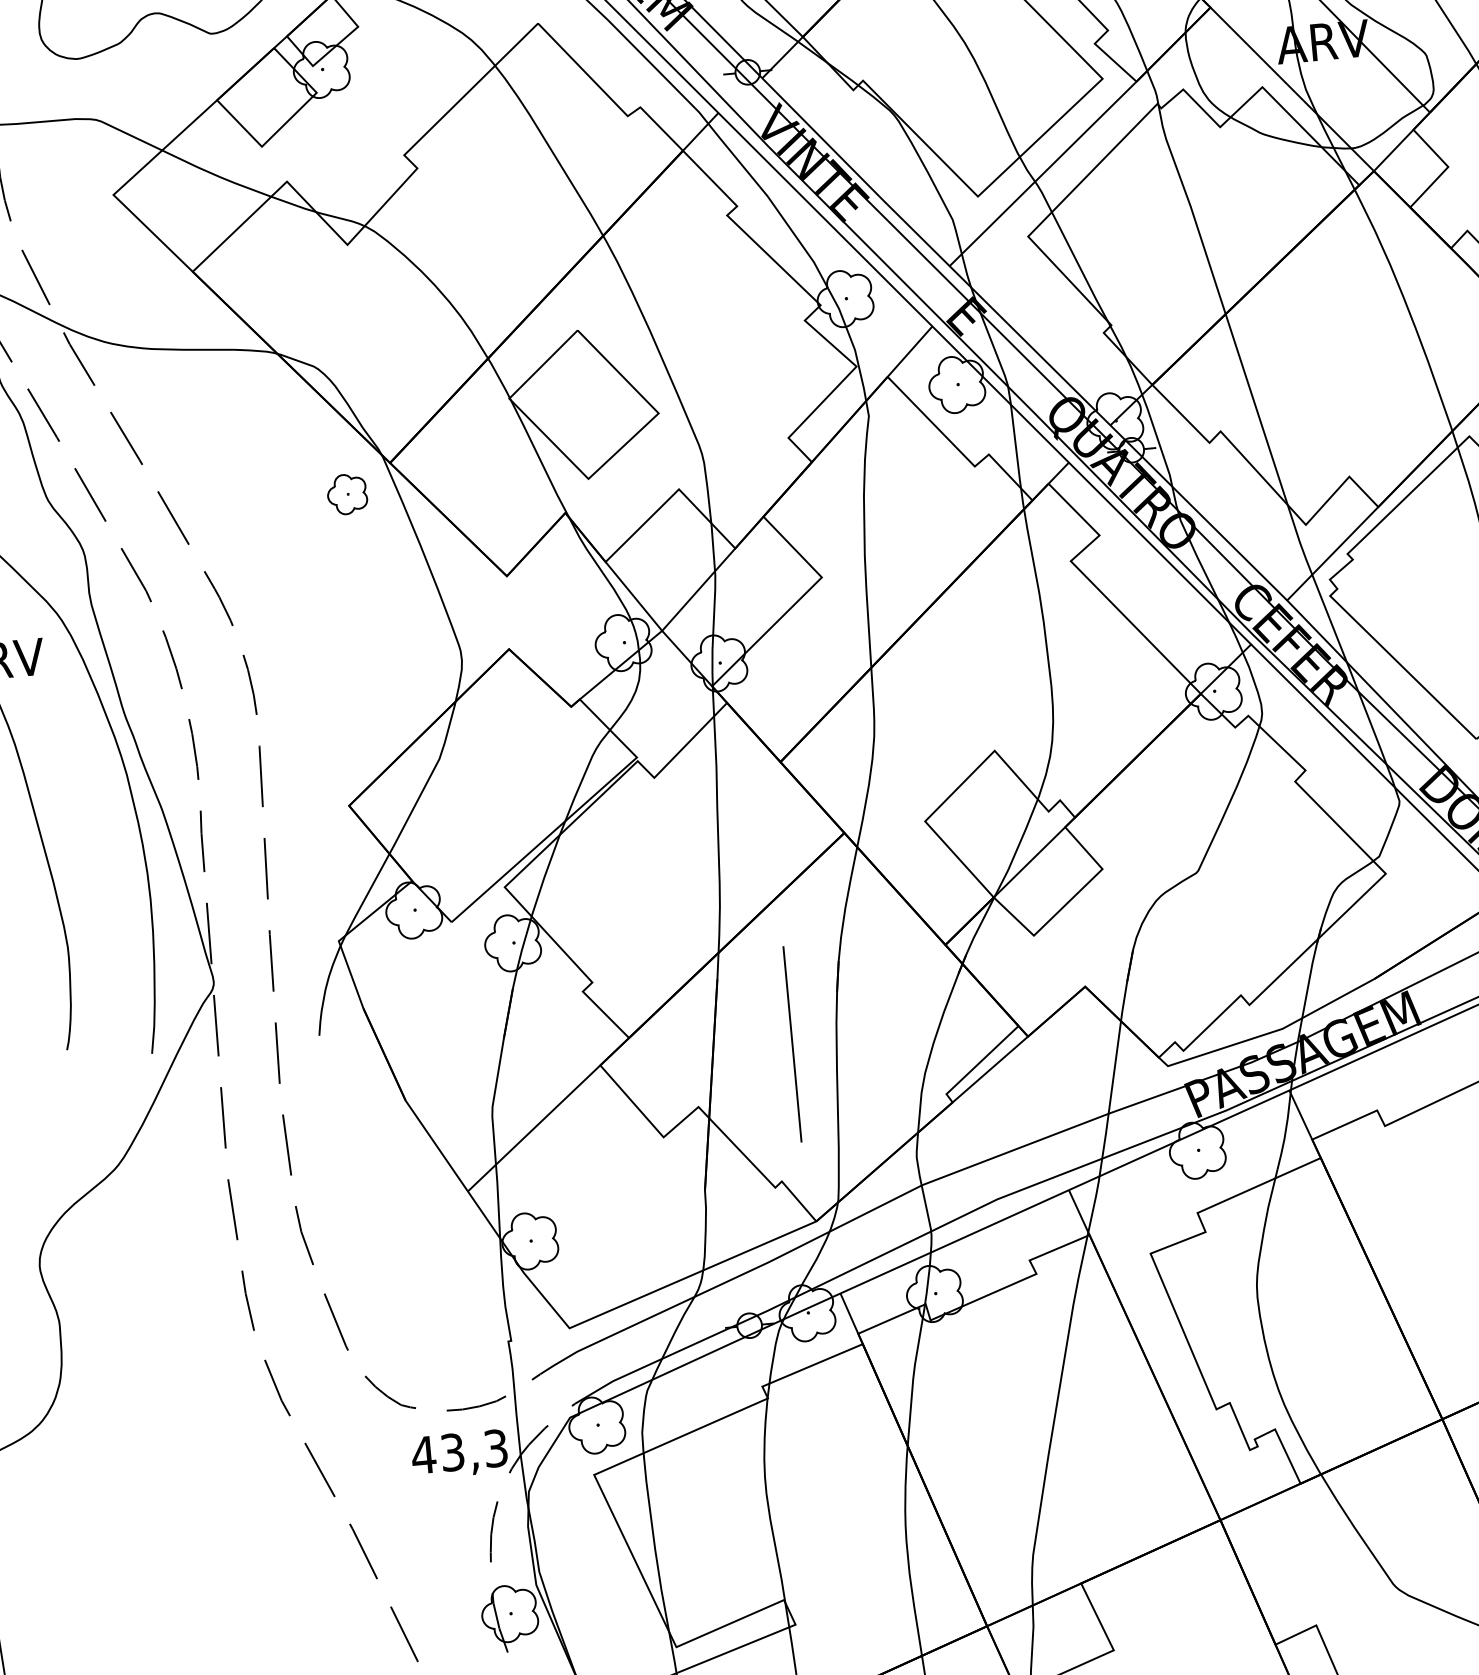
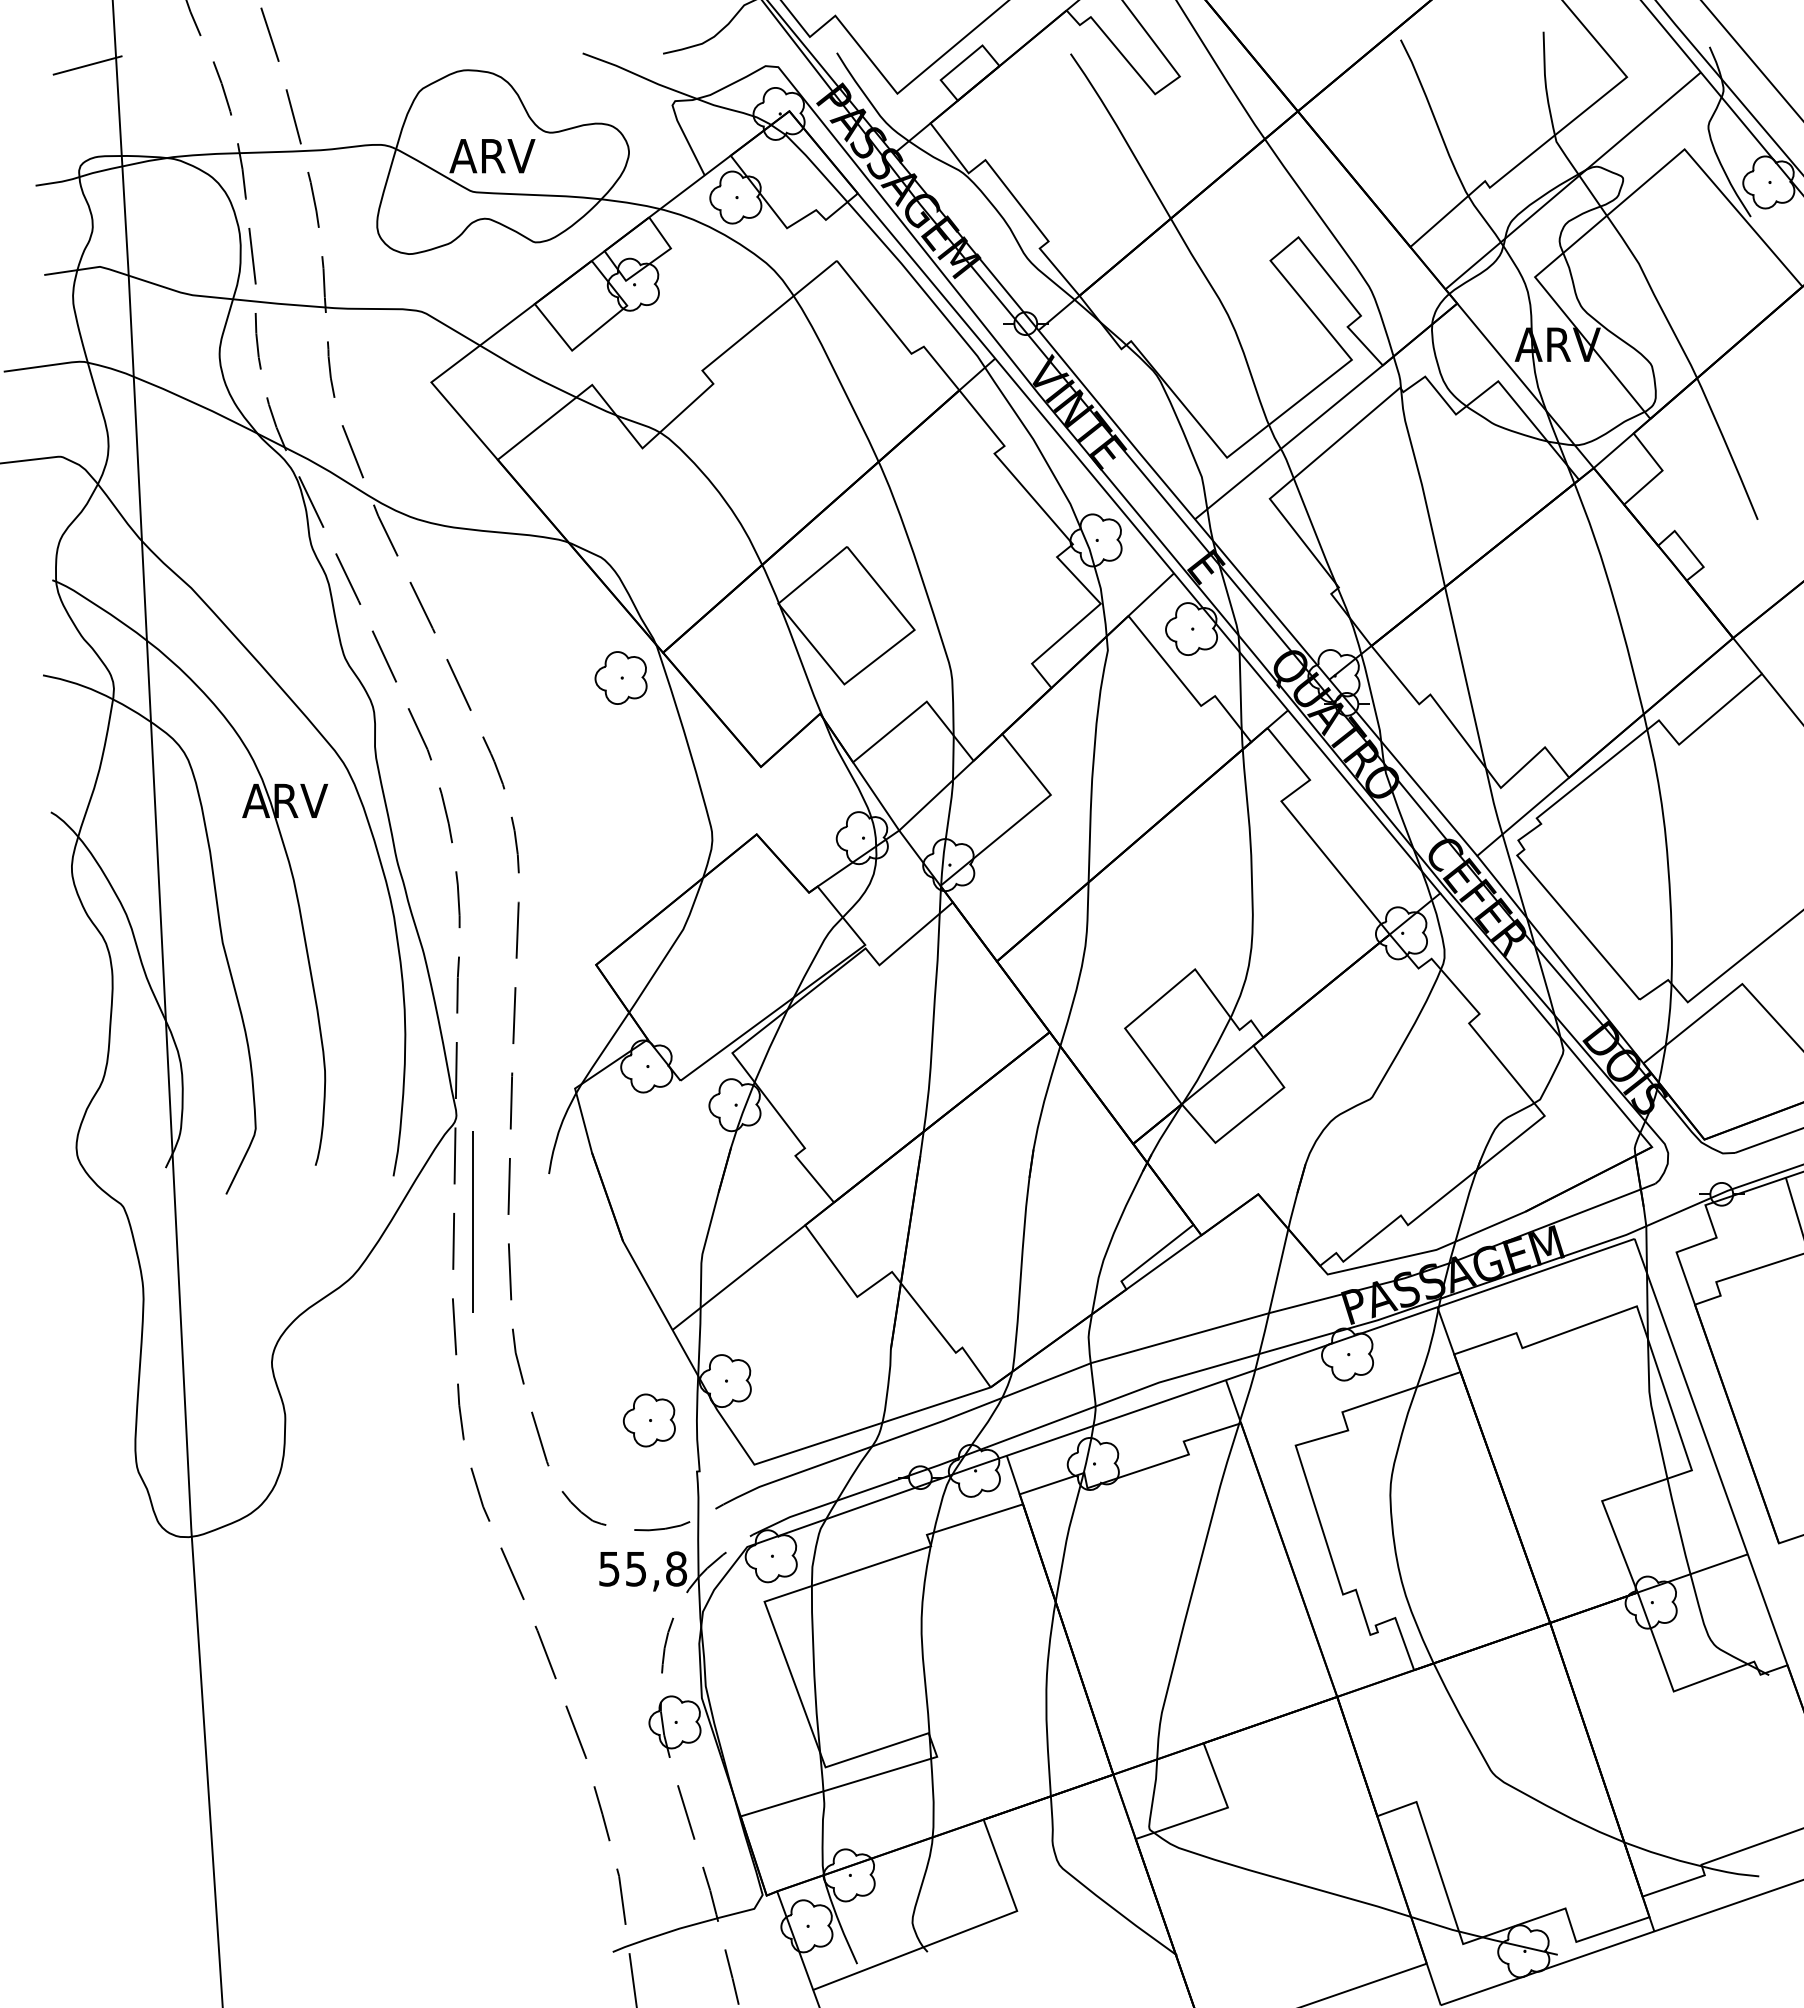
part: (346, 493) -> (620, 677), size x1.43
line: (791, 1043) -> (472, 1221), moved
part: (451, 1291) -> (648, 1420), added
text: (459, 1451) -> (642, 1568), 43,3 -> 55,8

